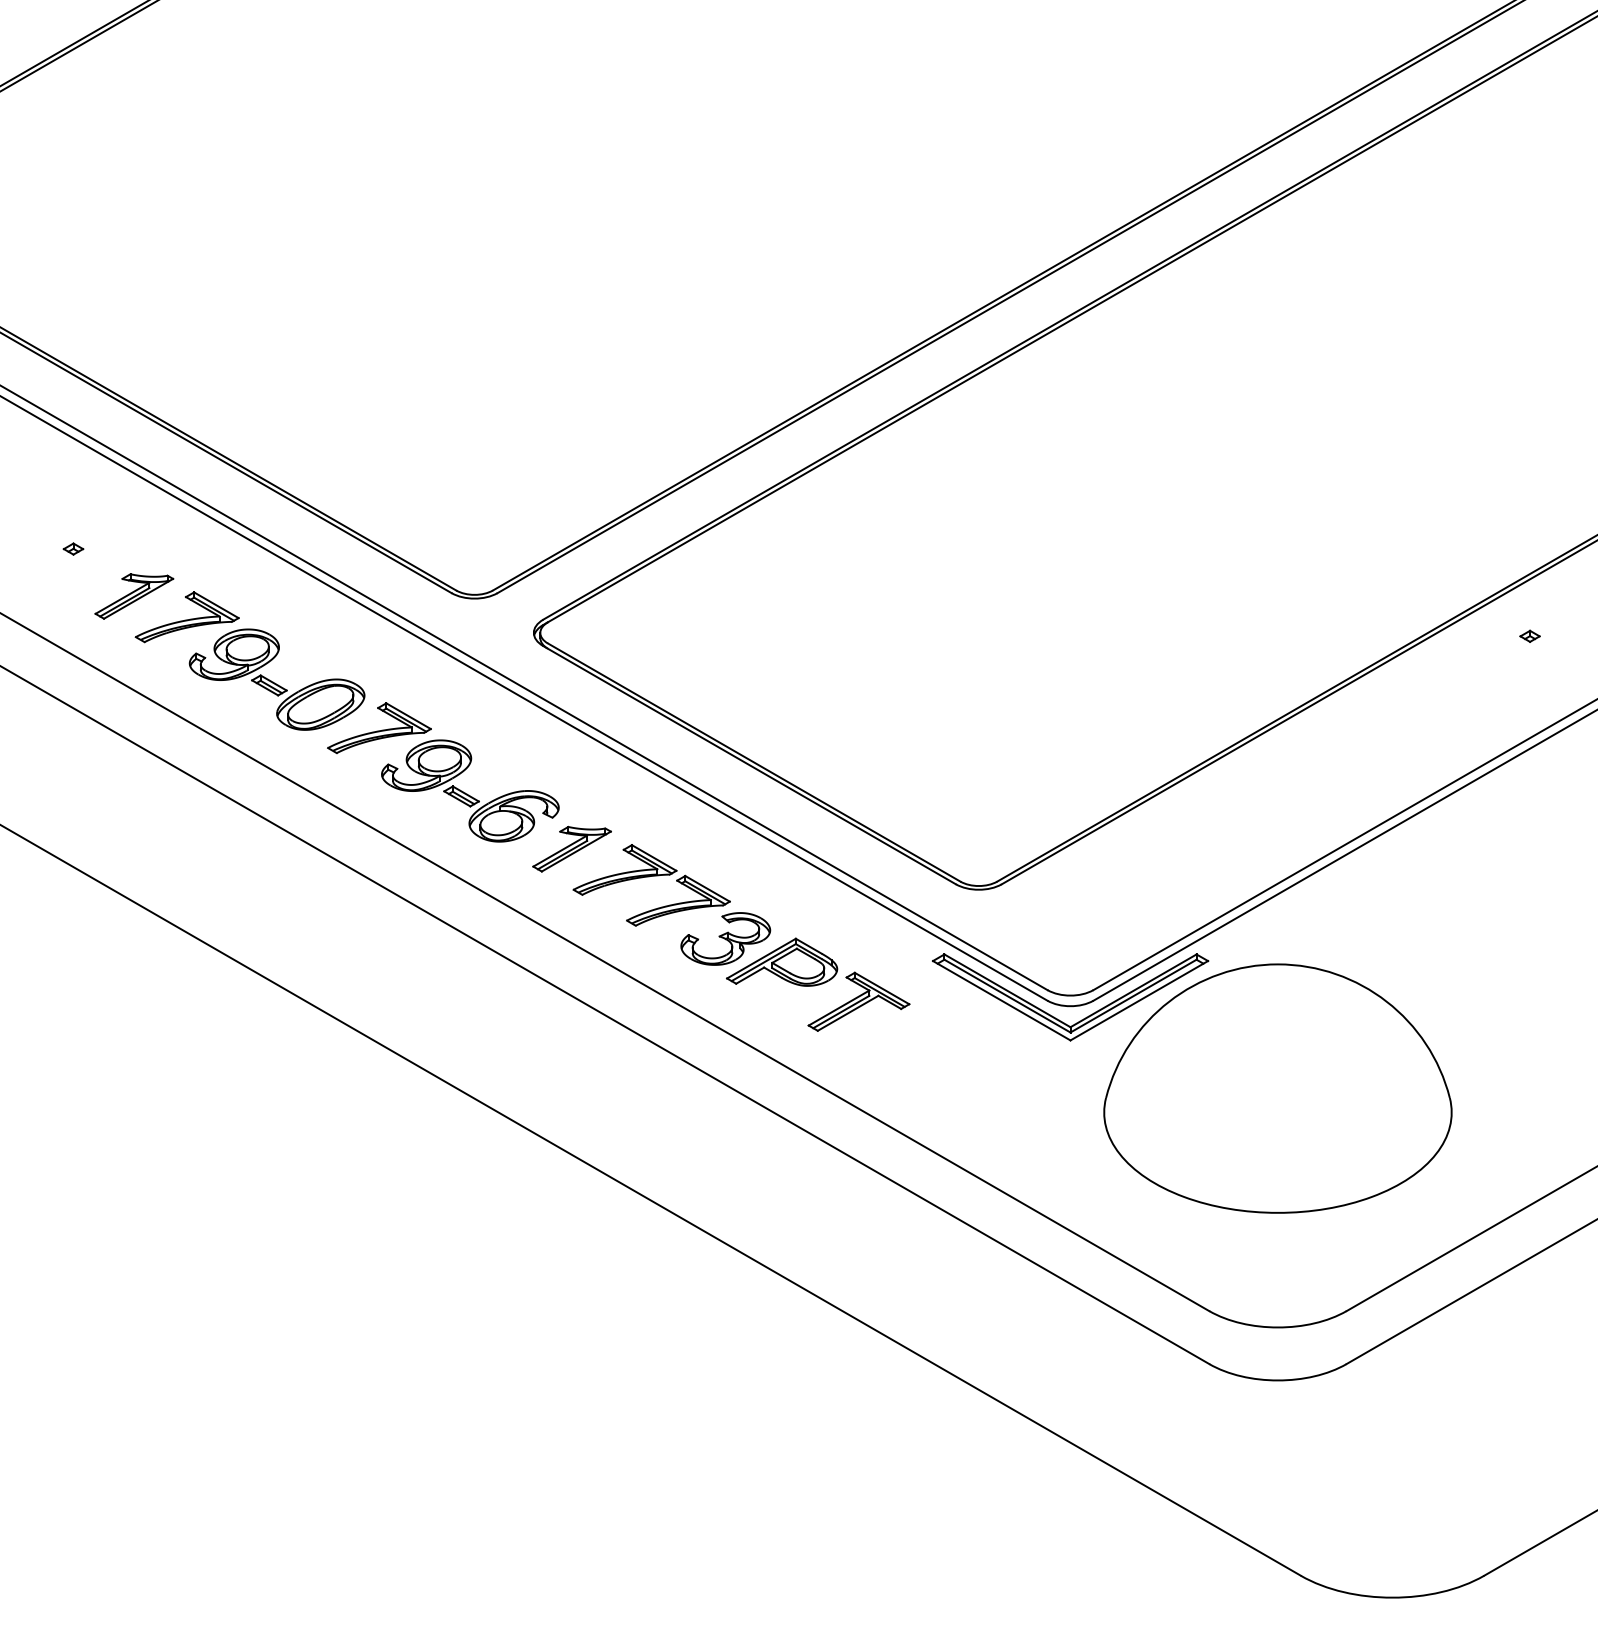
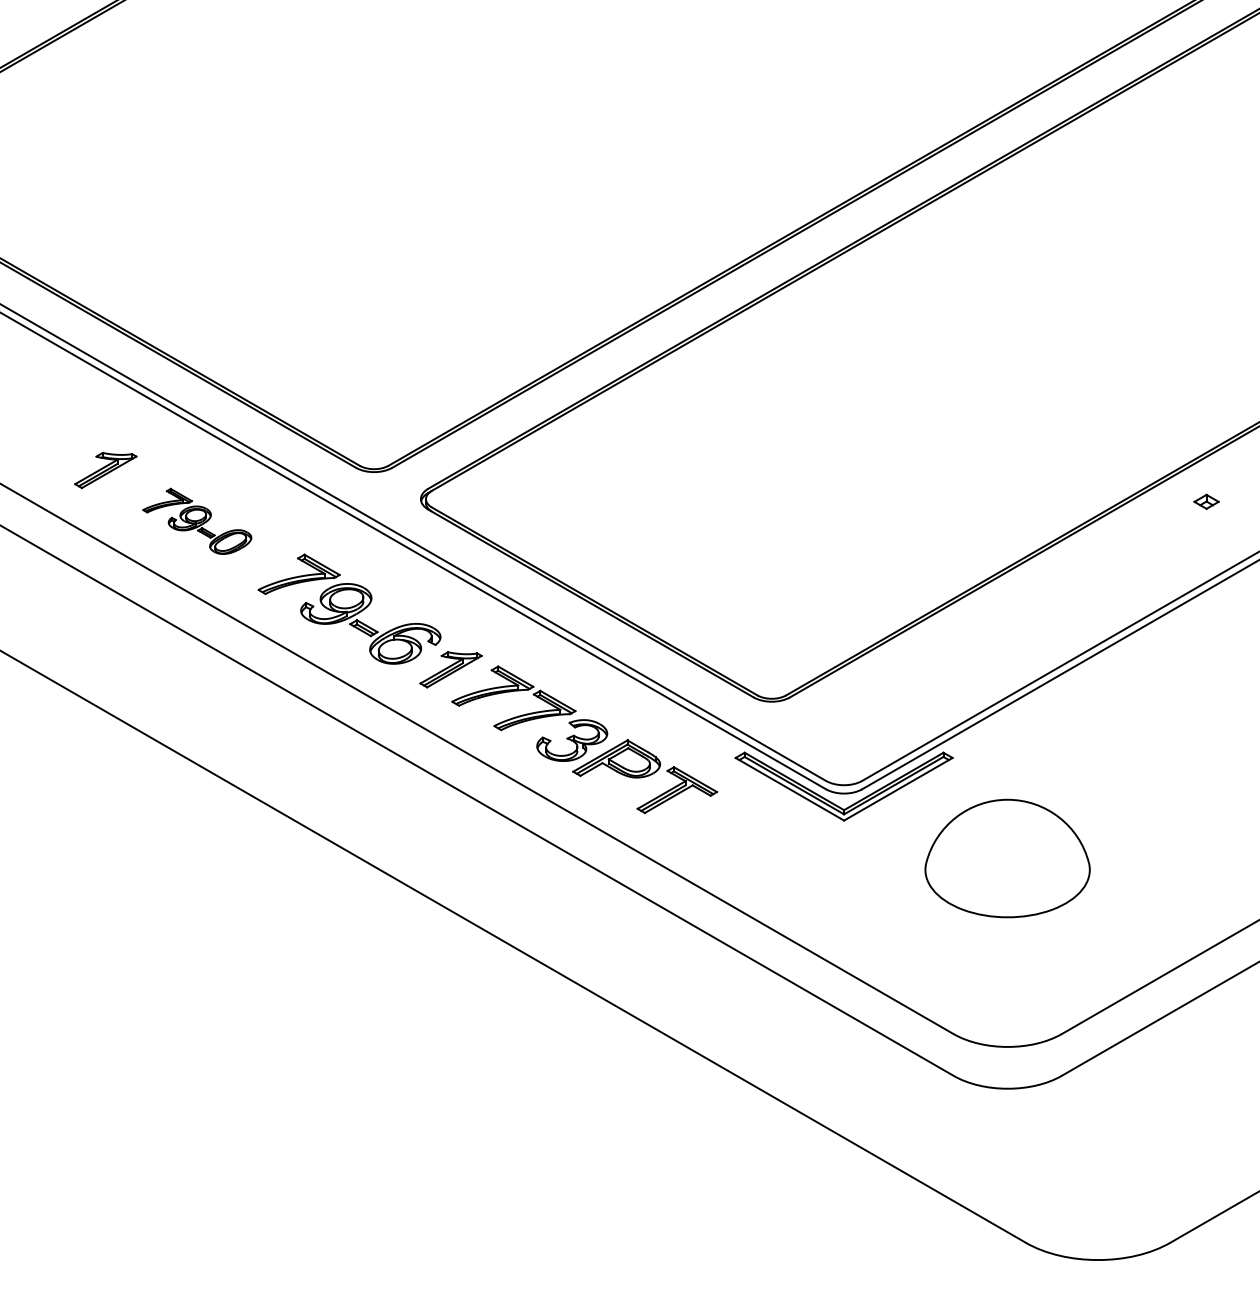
part: (73, 548) -> (57, 432), removed
part: (1530, 635) -> (1206, 501), size x1.6
part: (250, 661) -> (197, 521), size x0.6
part: (1277, 1088) -> (1007, 858), size x0.6

